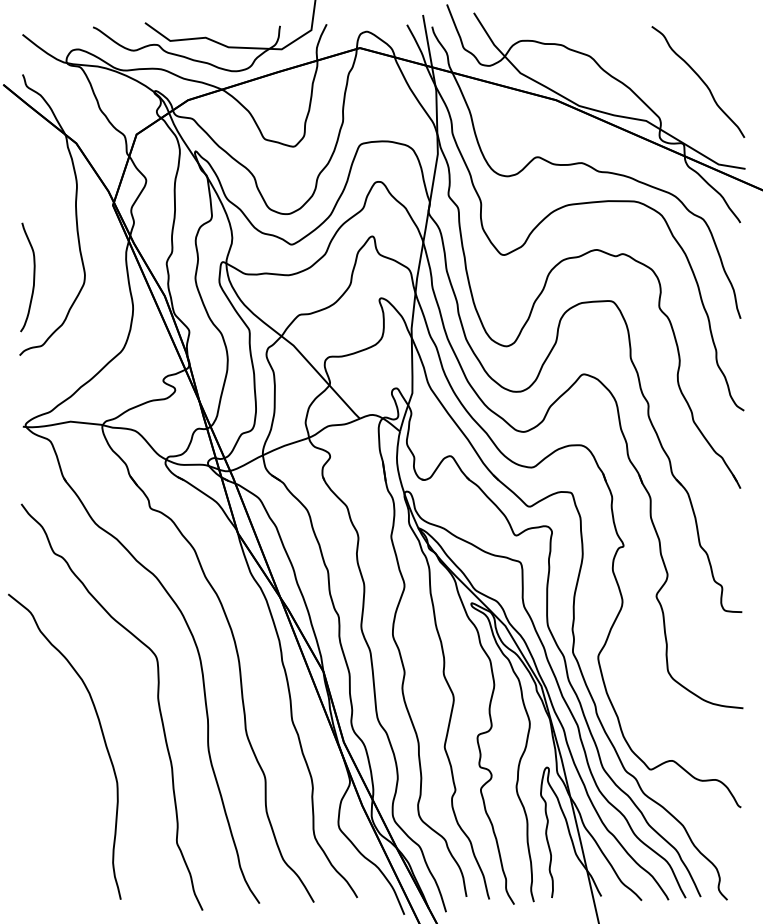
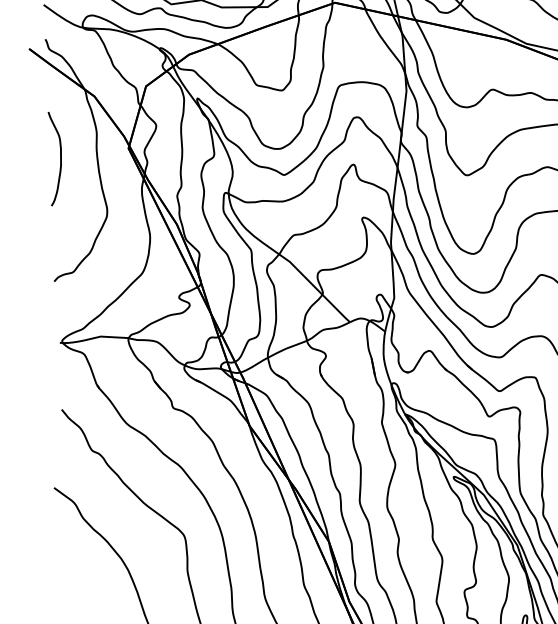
curve: (33, 277) -> (60, 158), moved

